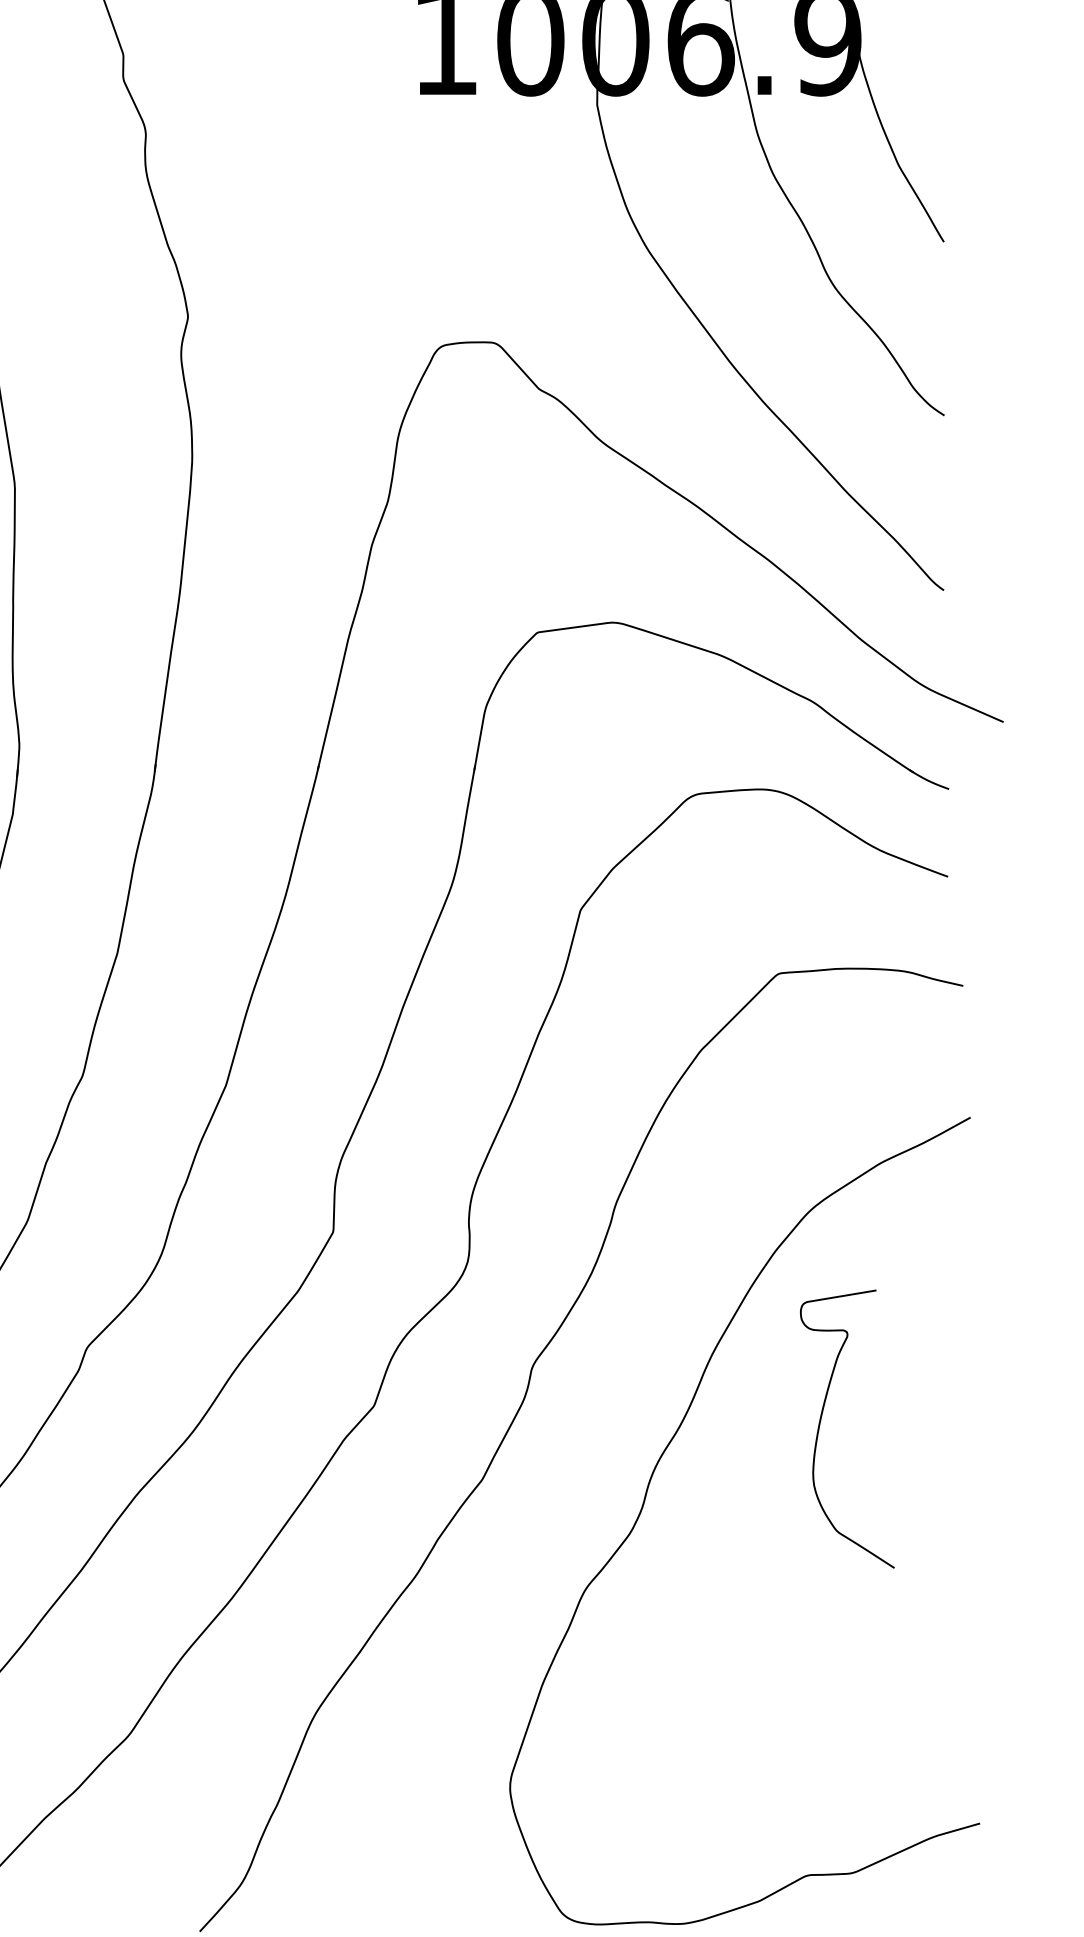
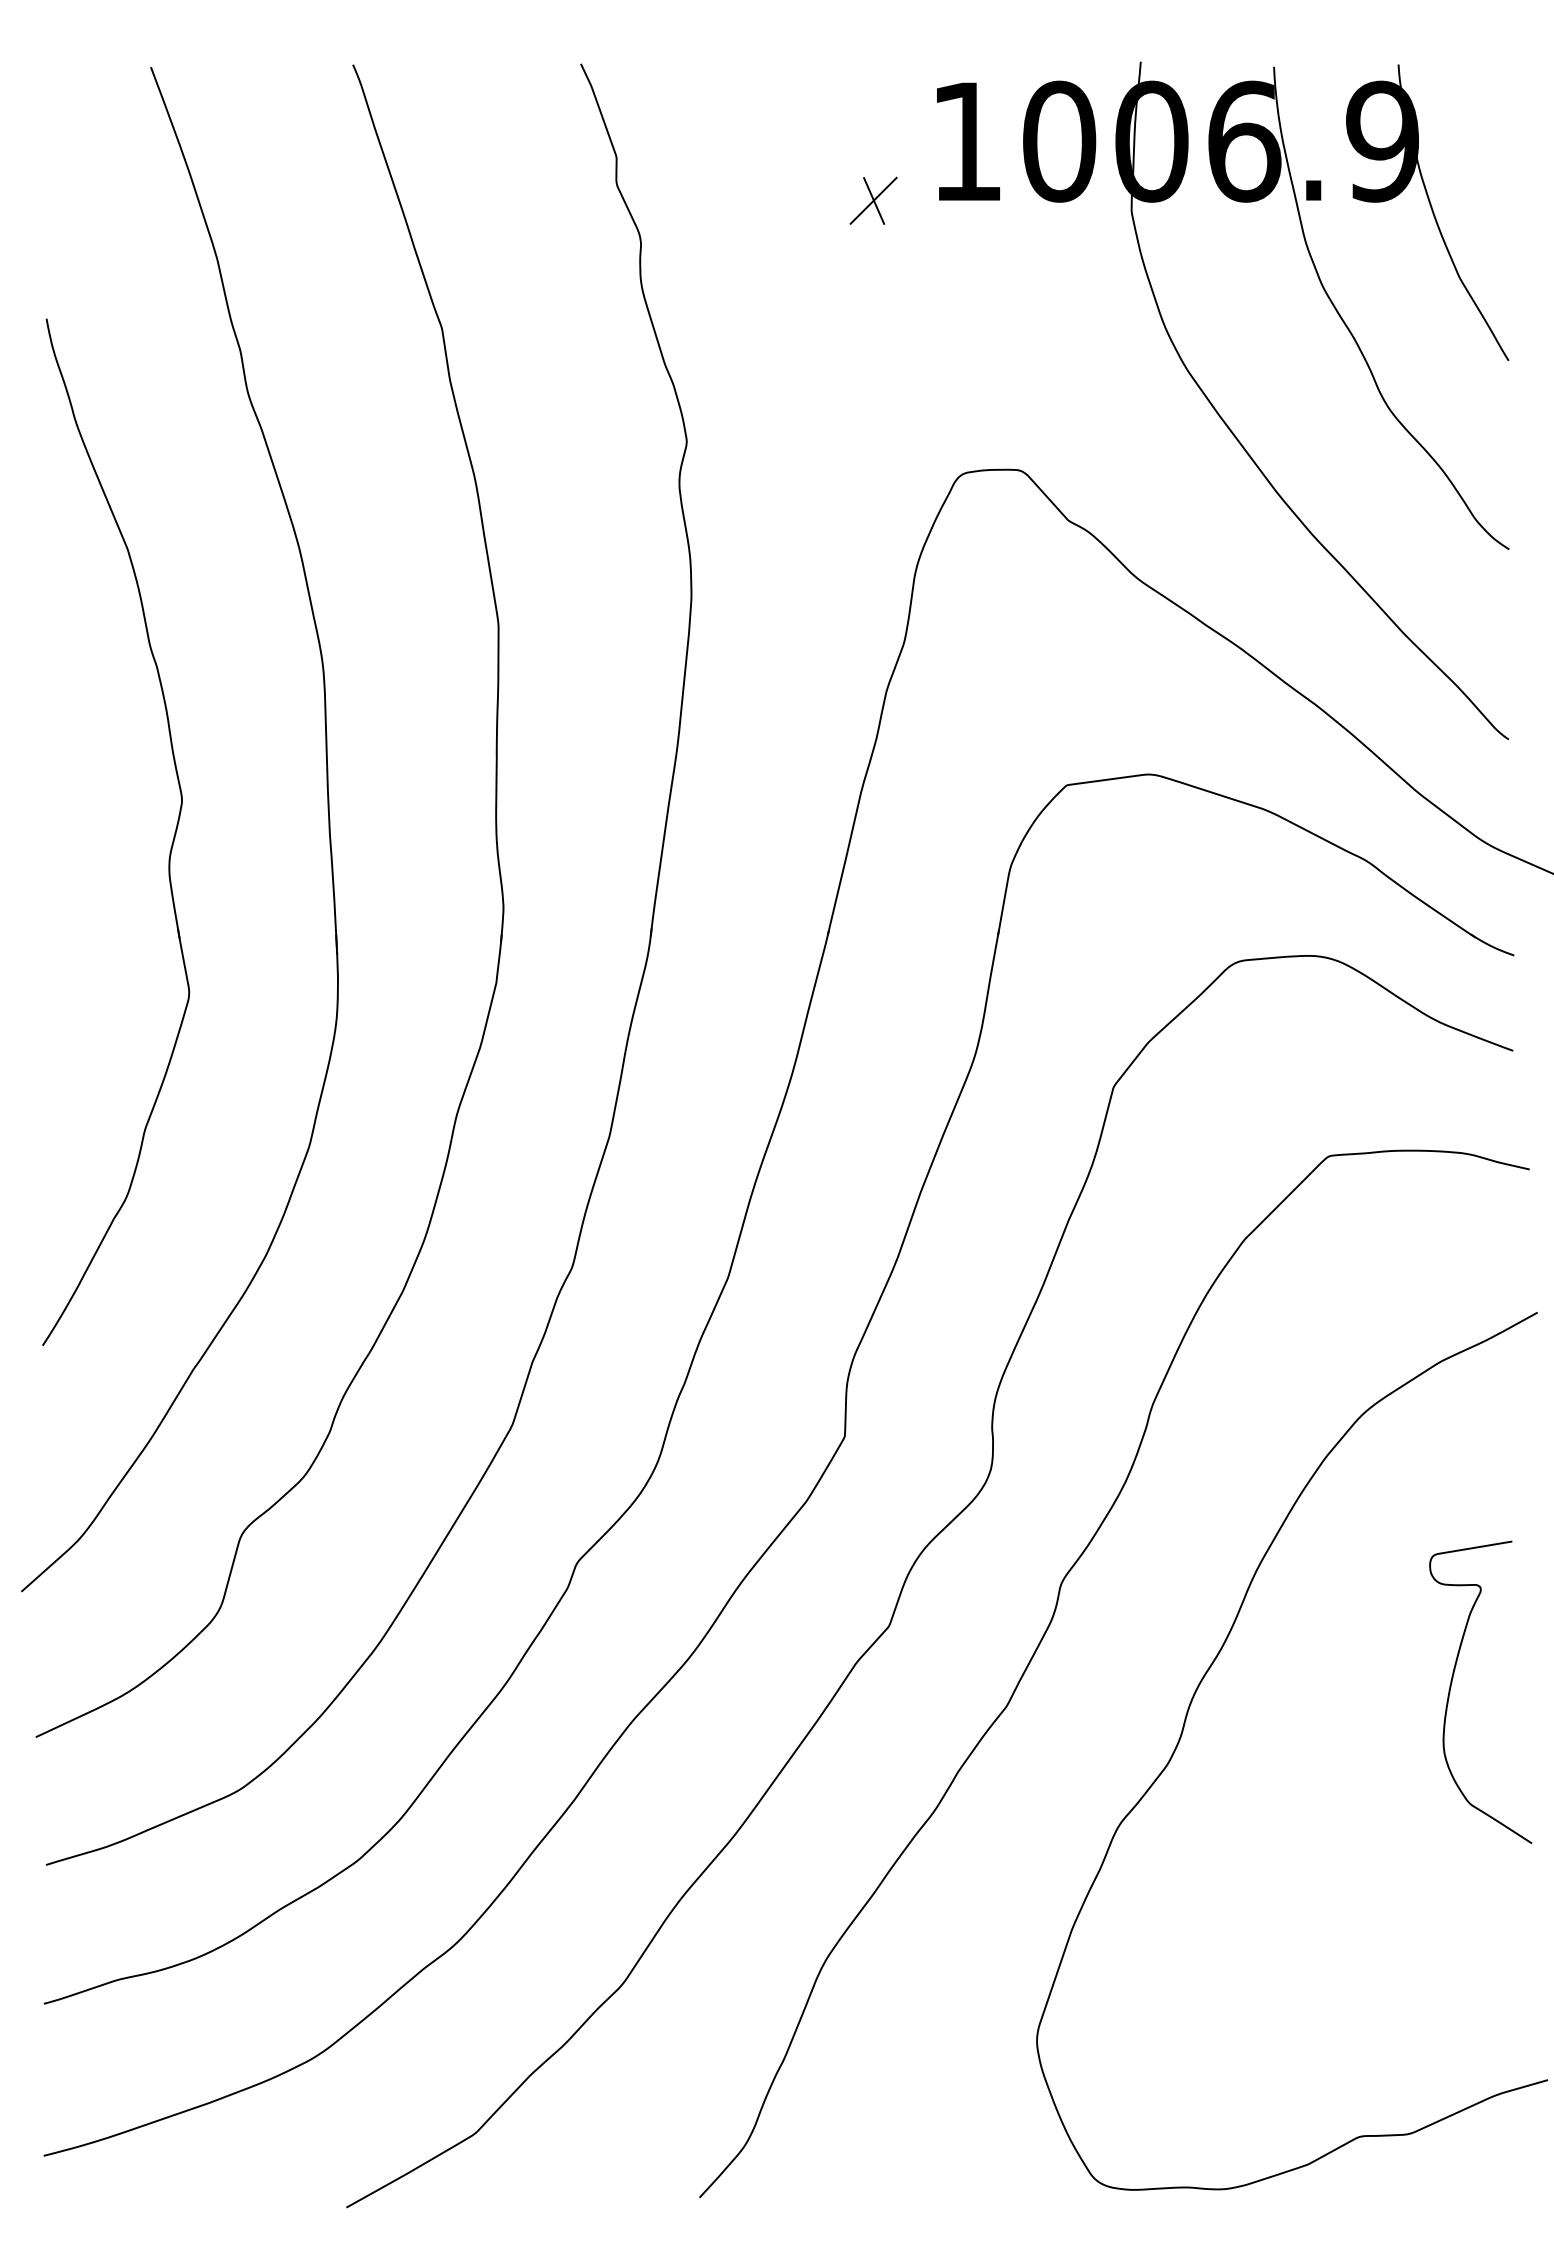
part: (359, 94) -> (873, 200), added
curve: (820, 1424) -> (1451, 1687), moved

